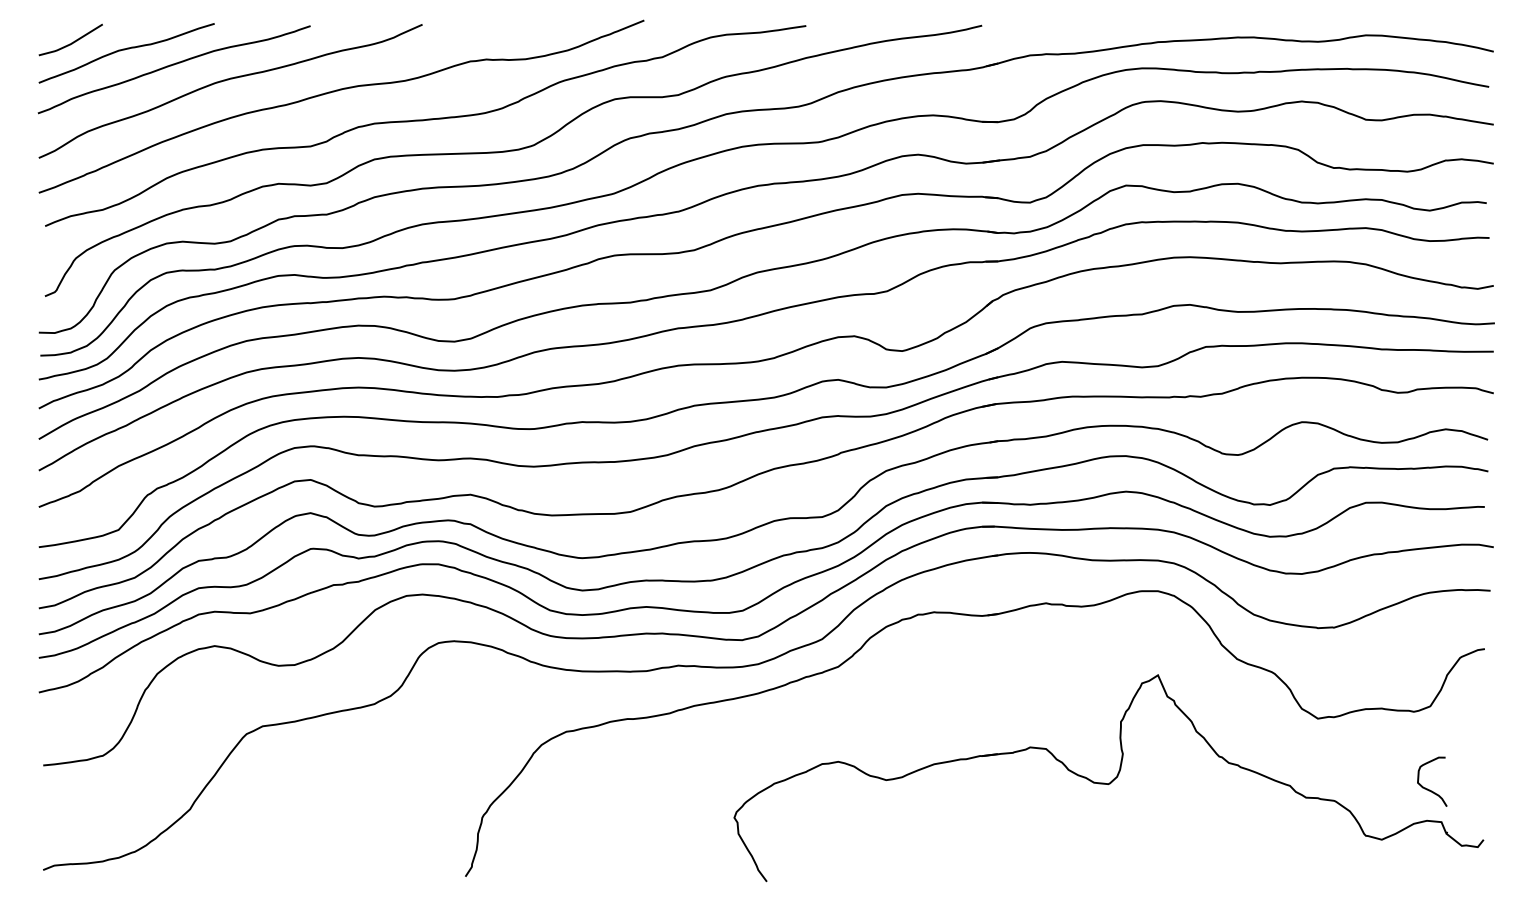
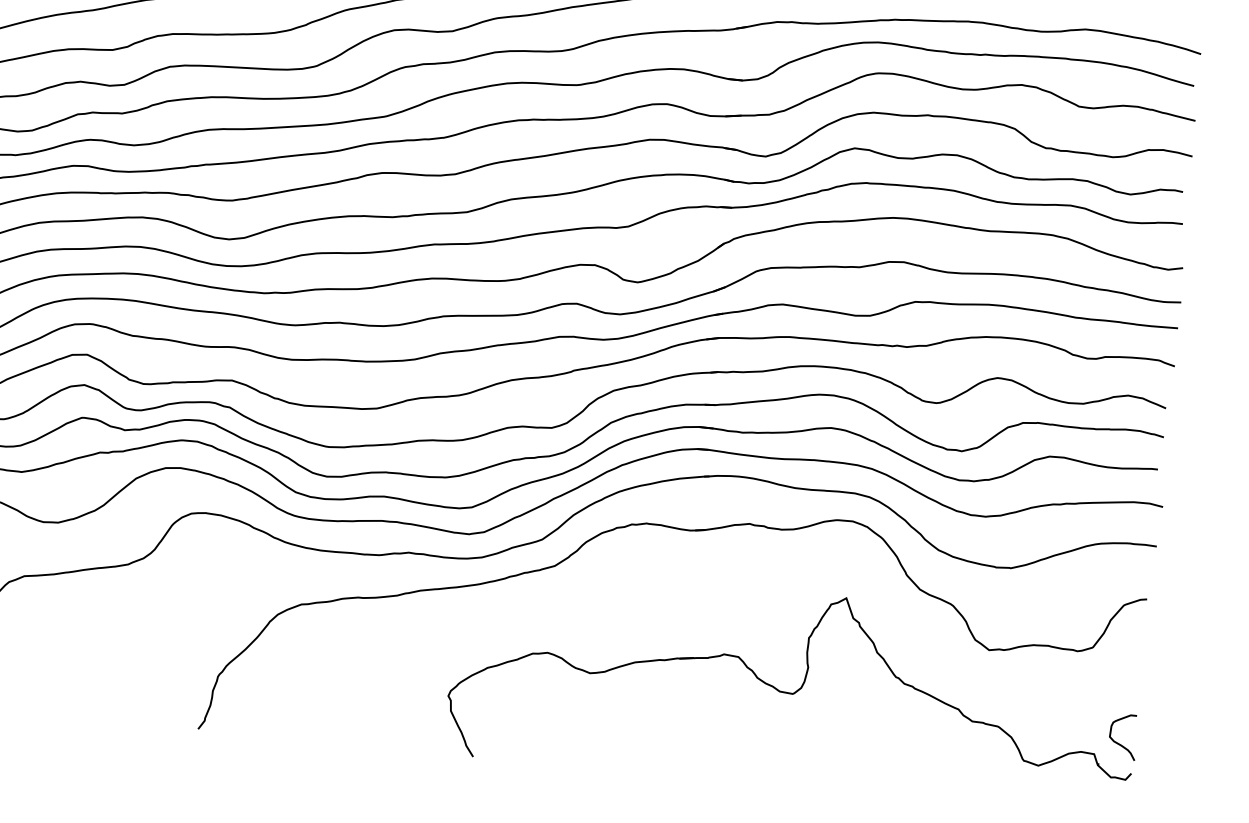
curve: (1429, 789) -> (1119, 743), moved

